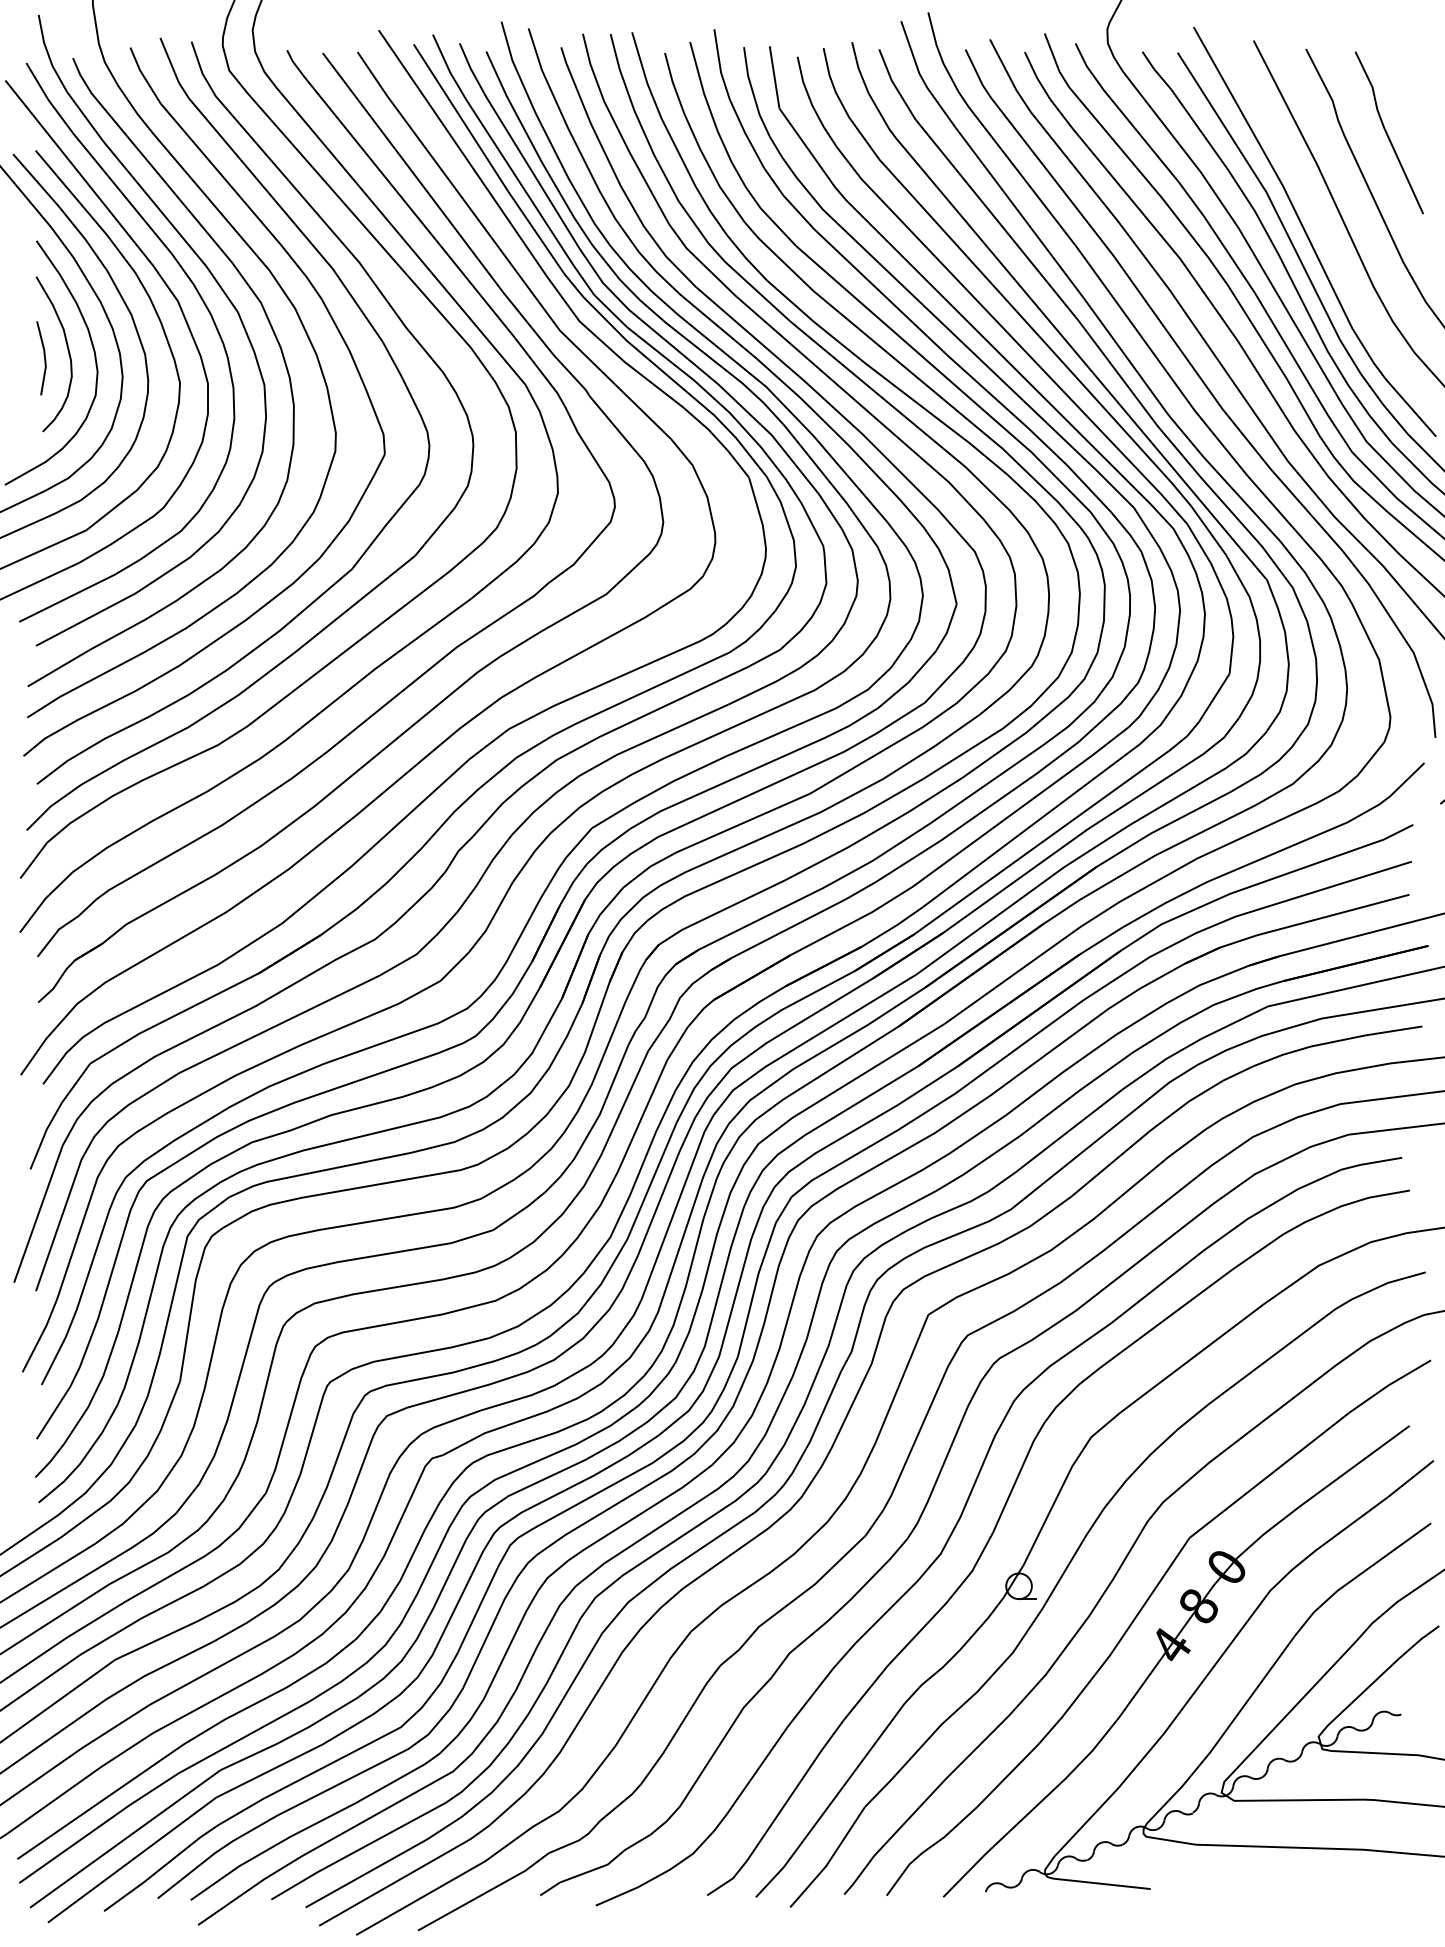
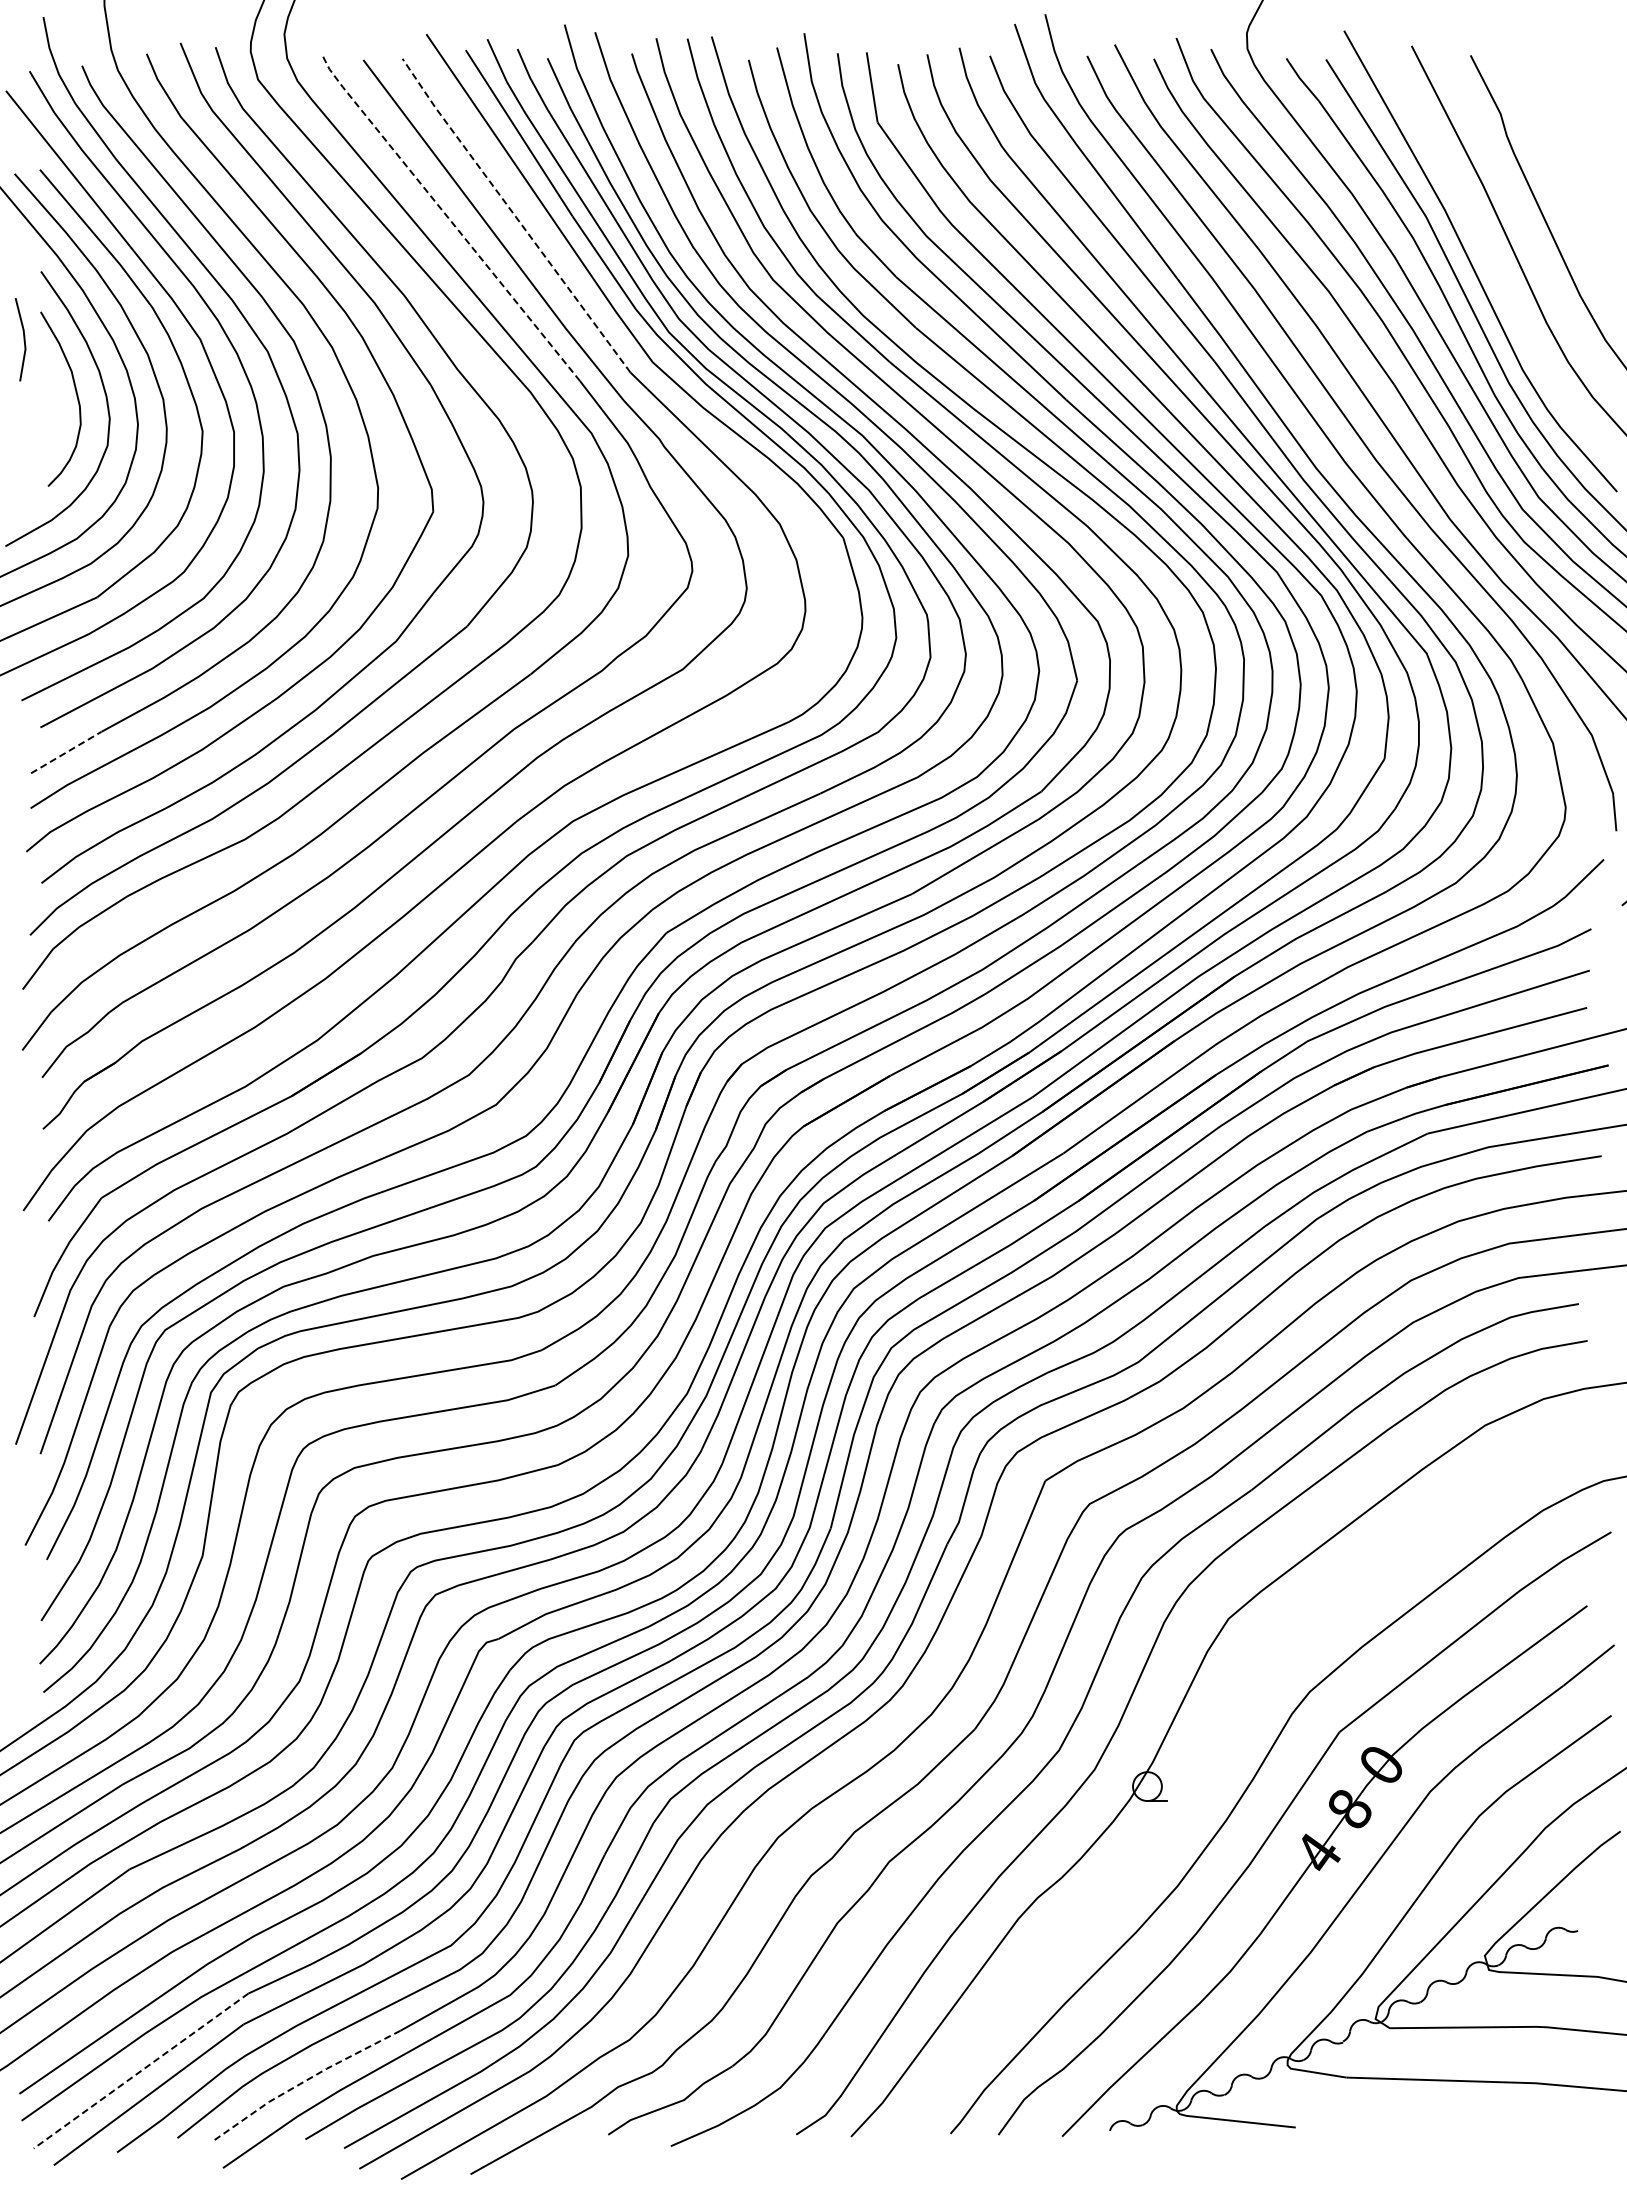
line: (1387, 133) -> (1562, 150), removed
line: (457, 191) -> (515, 215), solid -> dashed
line: (398, 193) -> (448, 218), solid -> dashed
line: (44, 358) -> (23, 339), moved
line: (59, 668) -> (66, 752), solid -> dashed
part: (1068, 1566) -> (1203, 1764), removed
line: (124, 1839) -> (140, 2071), solid -> dashed
line: (270, 1848) -> (304, 2081), solid -> dashed

